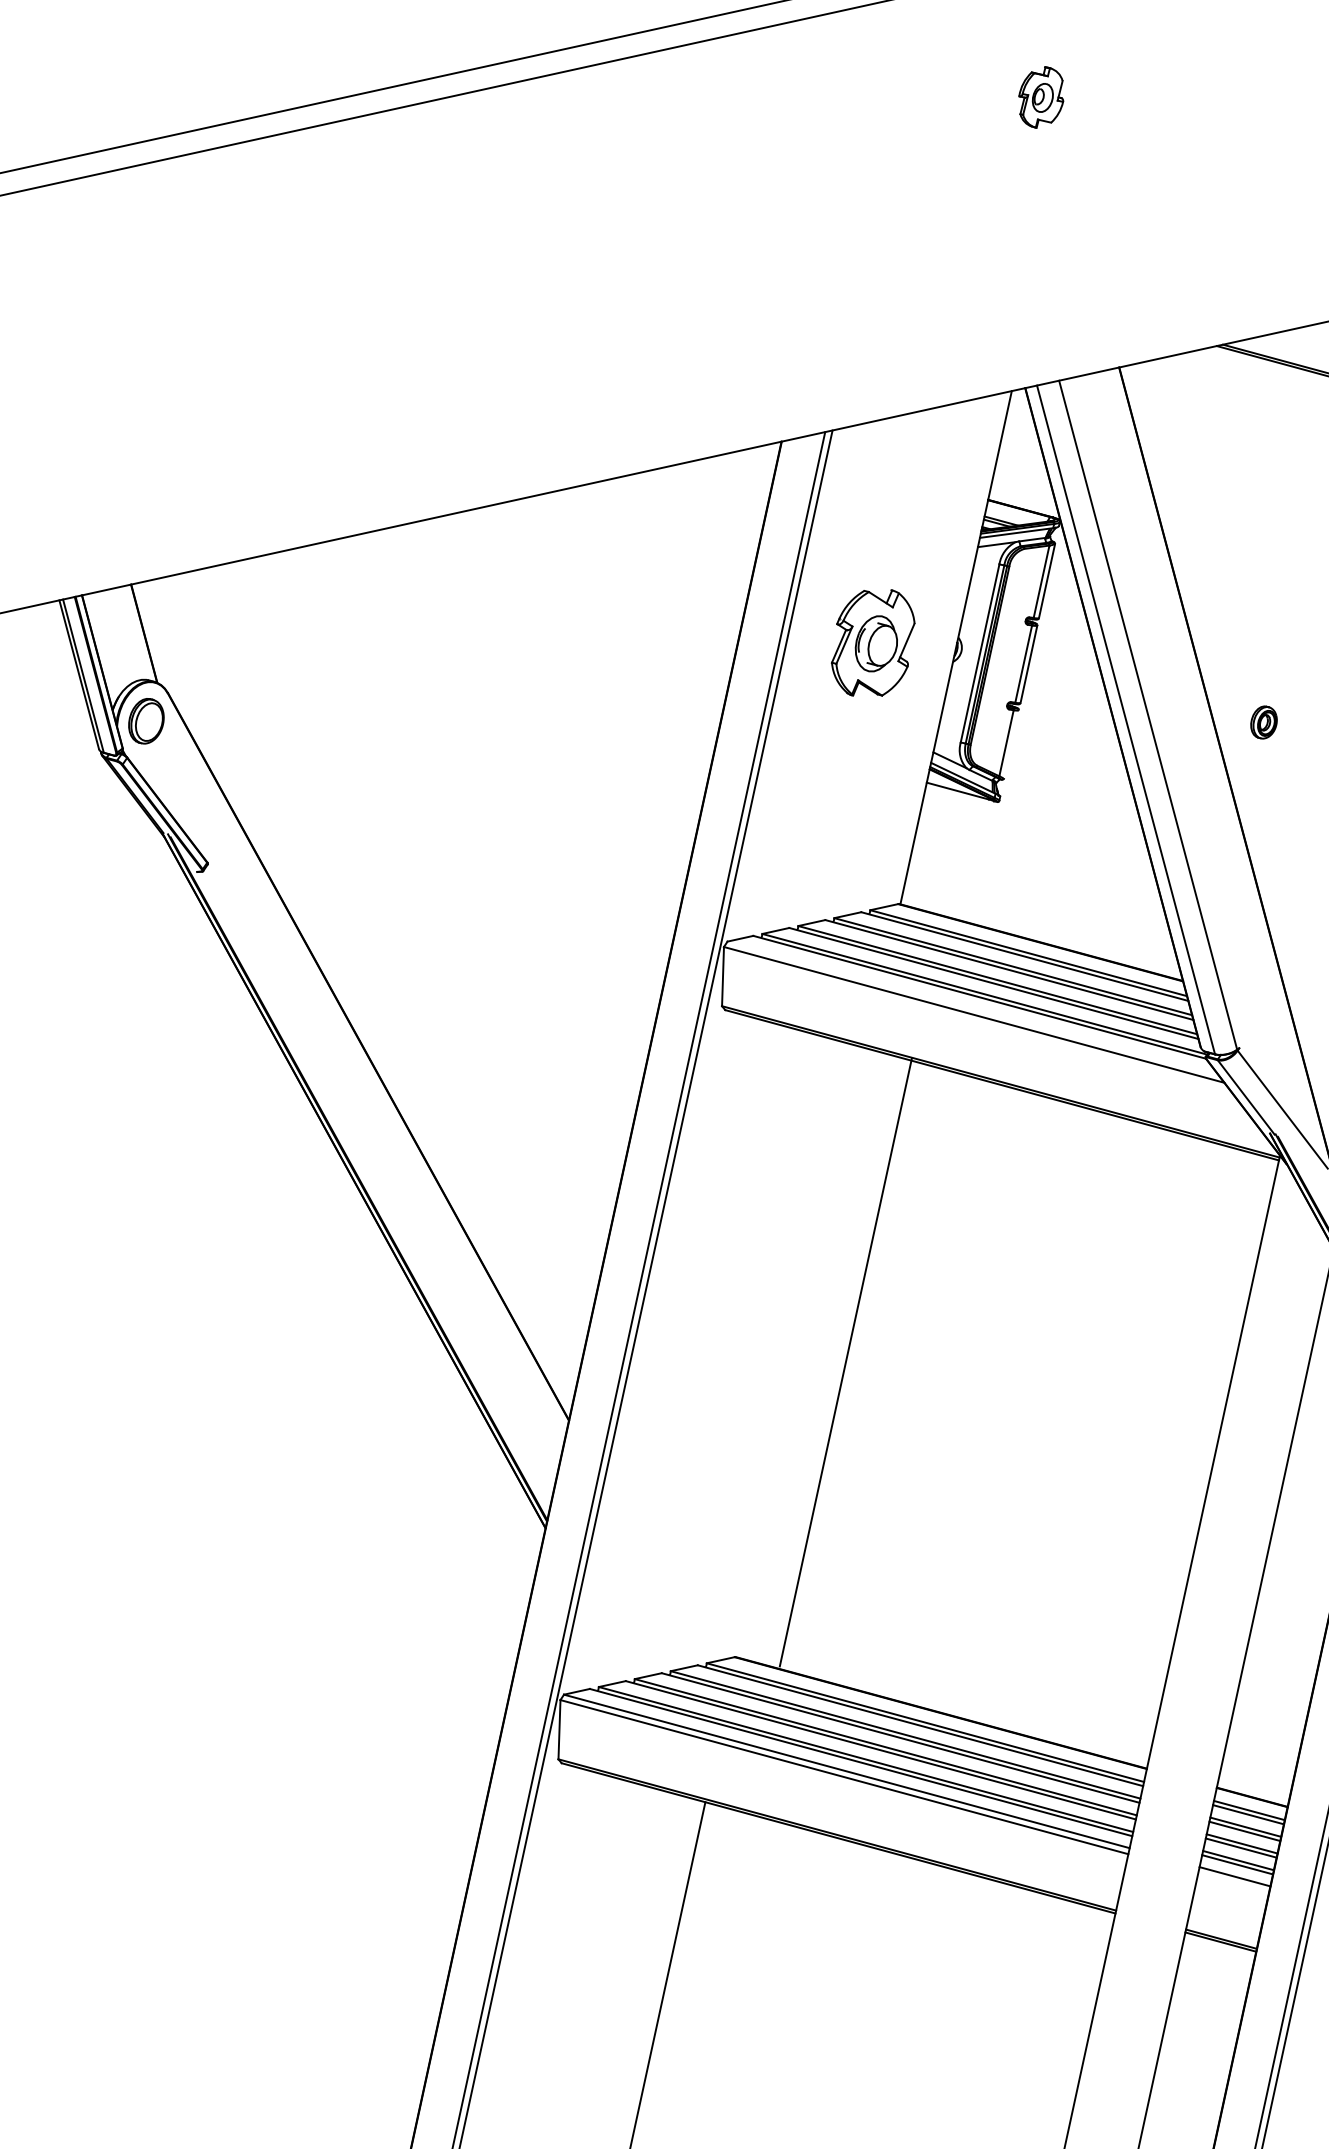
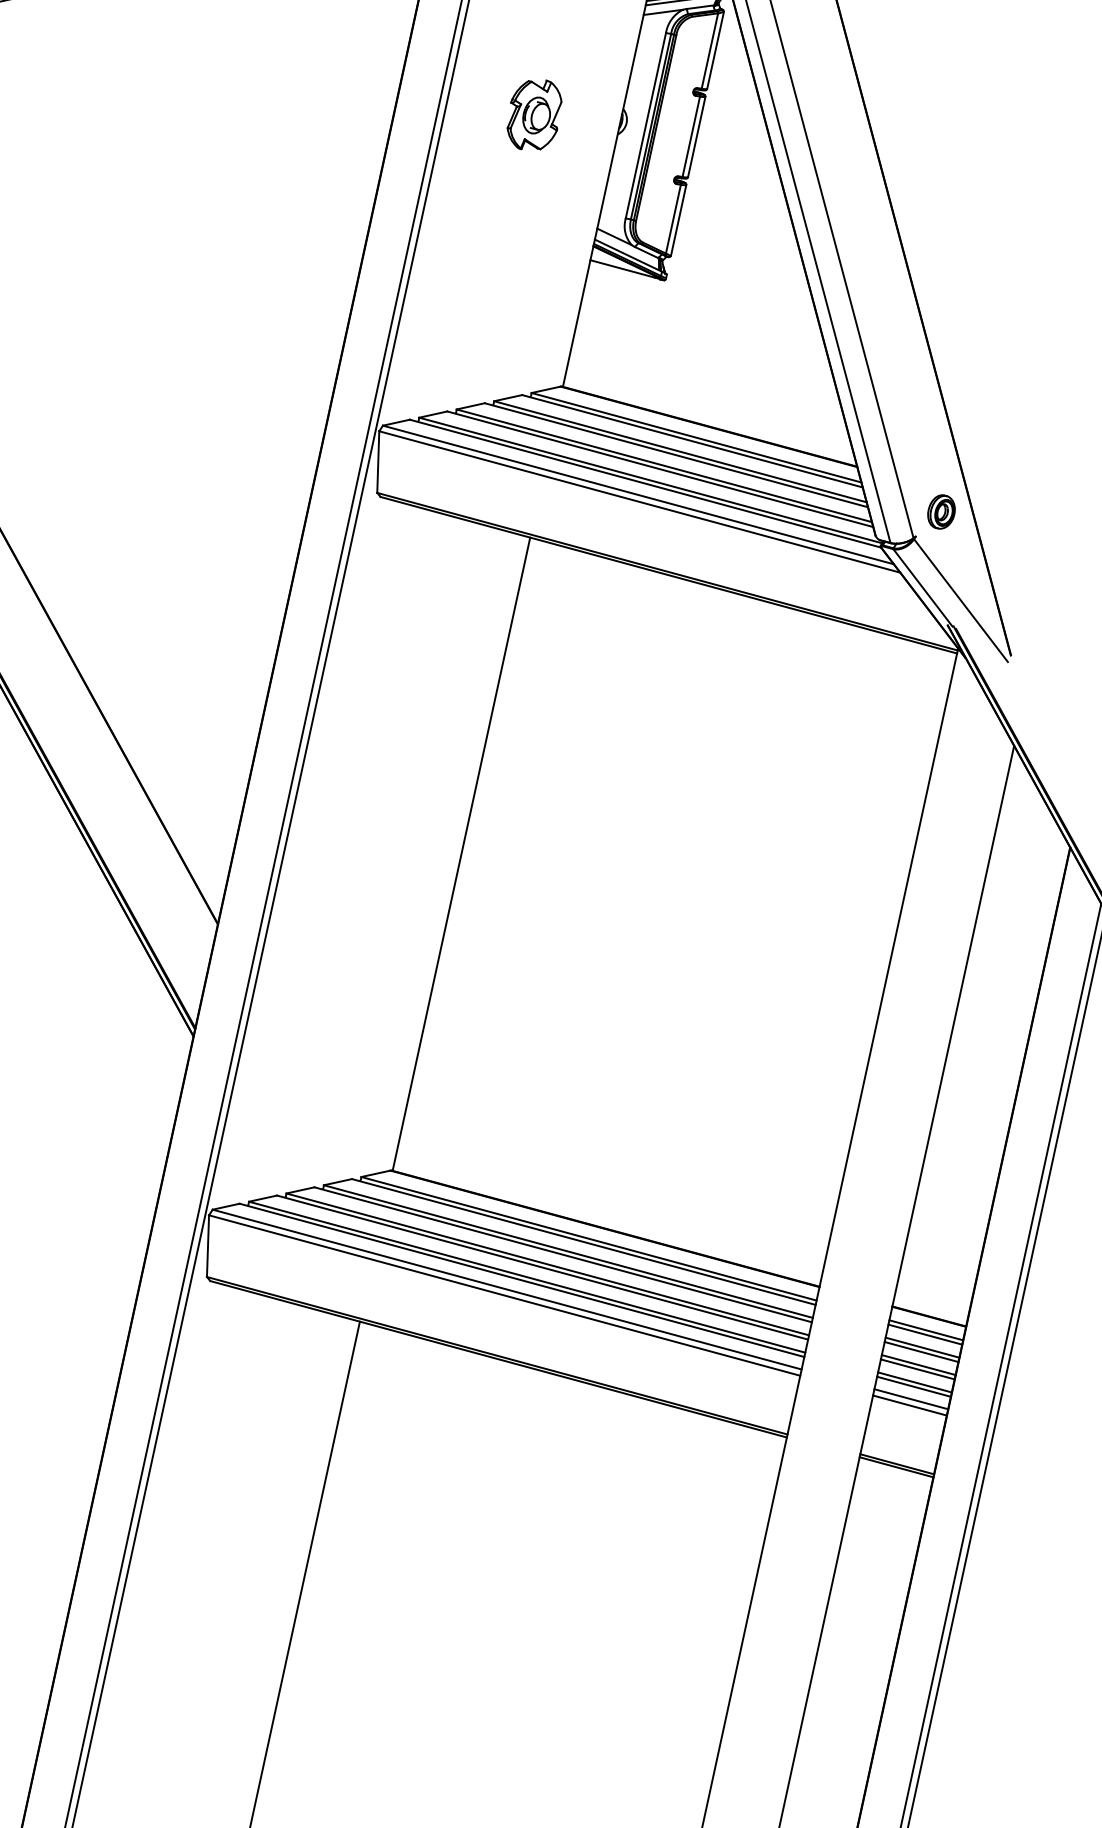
part: (872, 643) -> (533, 115), size x0.62
part: (1263, 722) -> (940, 511), moved
line: (1011, 744) -> (678, 220), added
line: (972, 1007) -> (638, 494), added
line: (845, 1362) -> (461, 854), moved
line: (1233, 1882) -> (909, 1405), added

